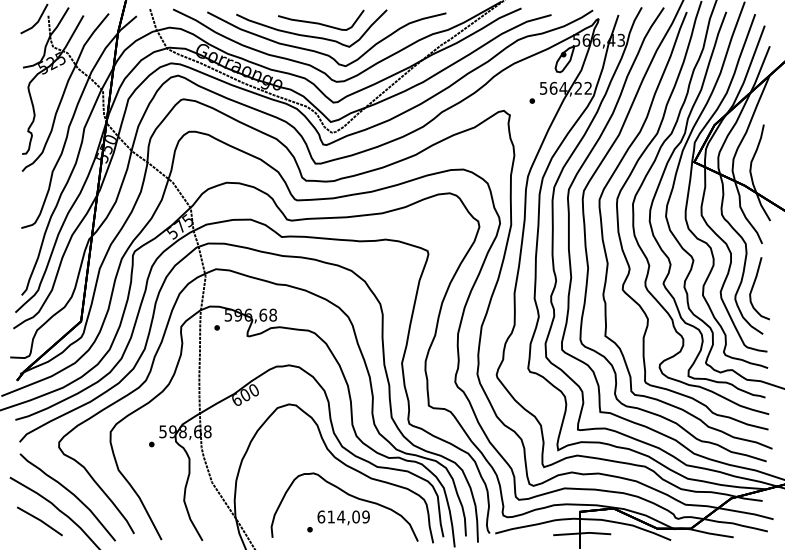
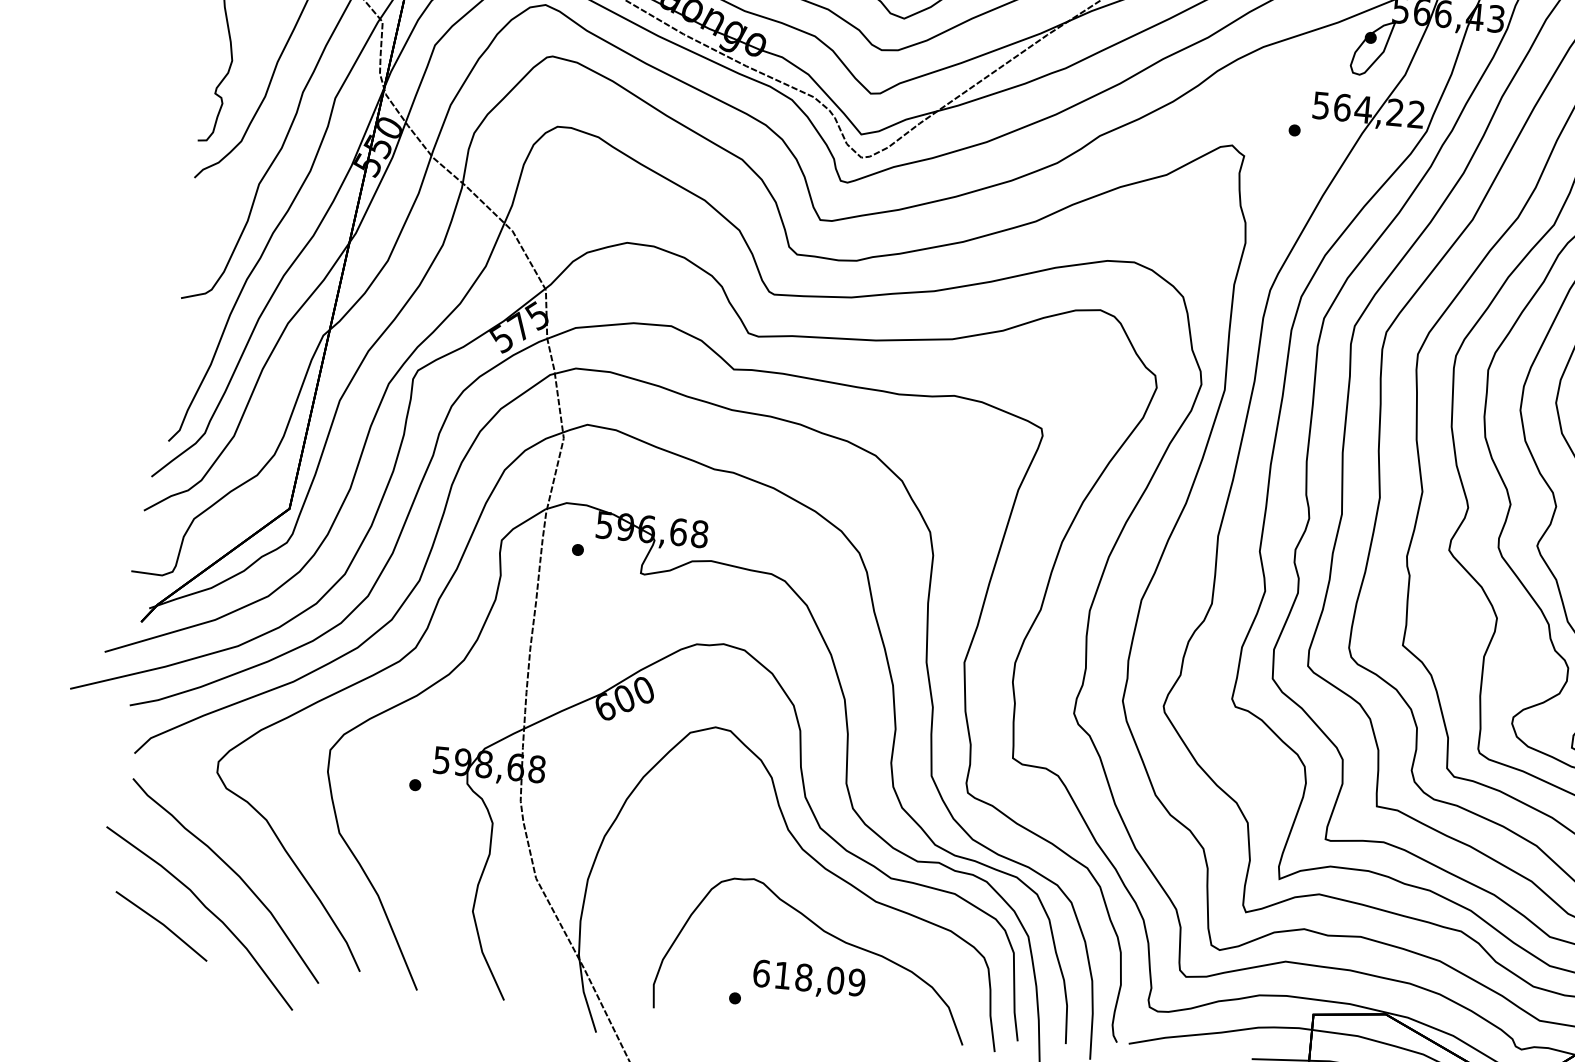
text: (341, 516) -> (804, 976), 614,09 -> 618,09

